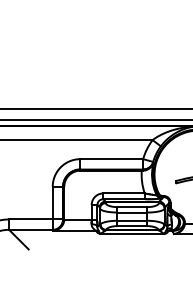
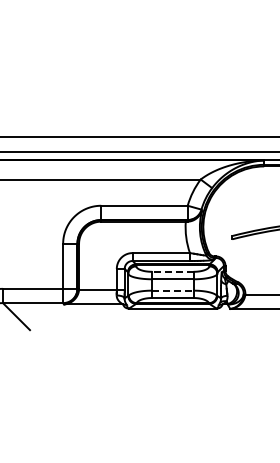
line: (132, 206) -> (172, 271), solid -> dashed
line: (132, 220) -> (172, 290), solid -> dashed

